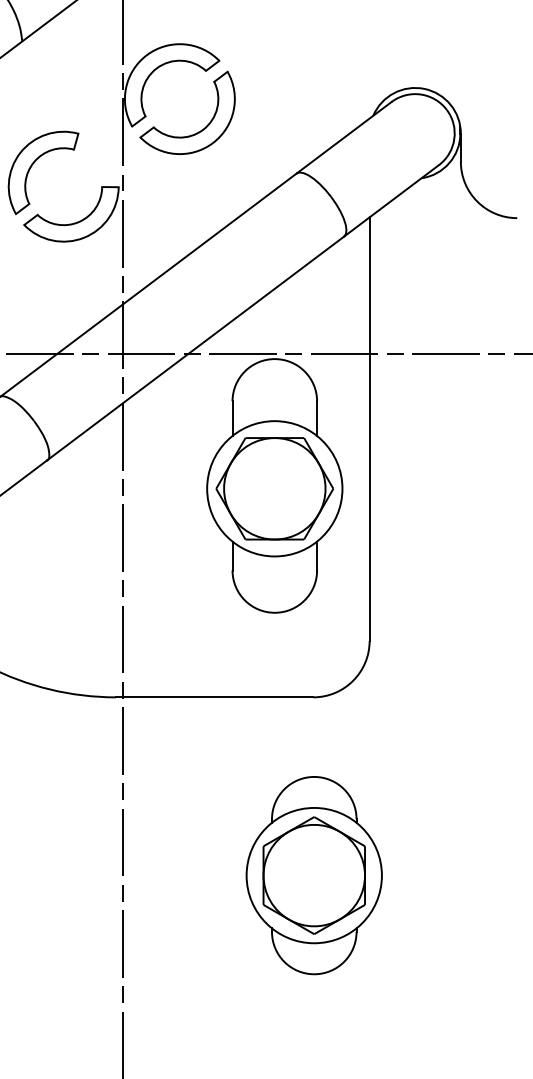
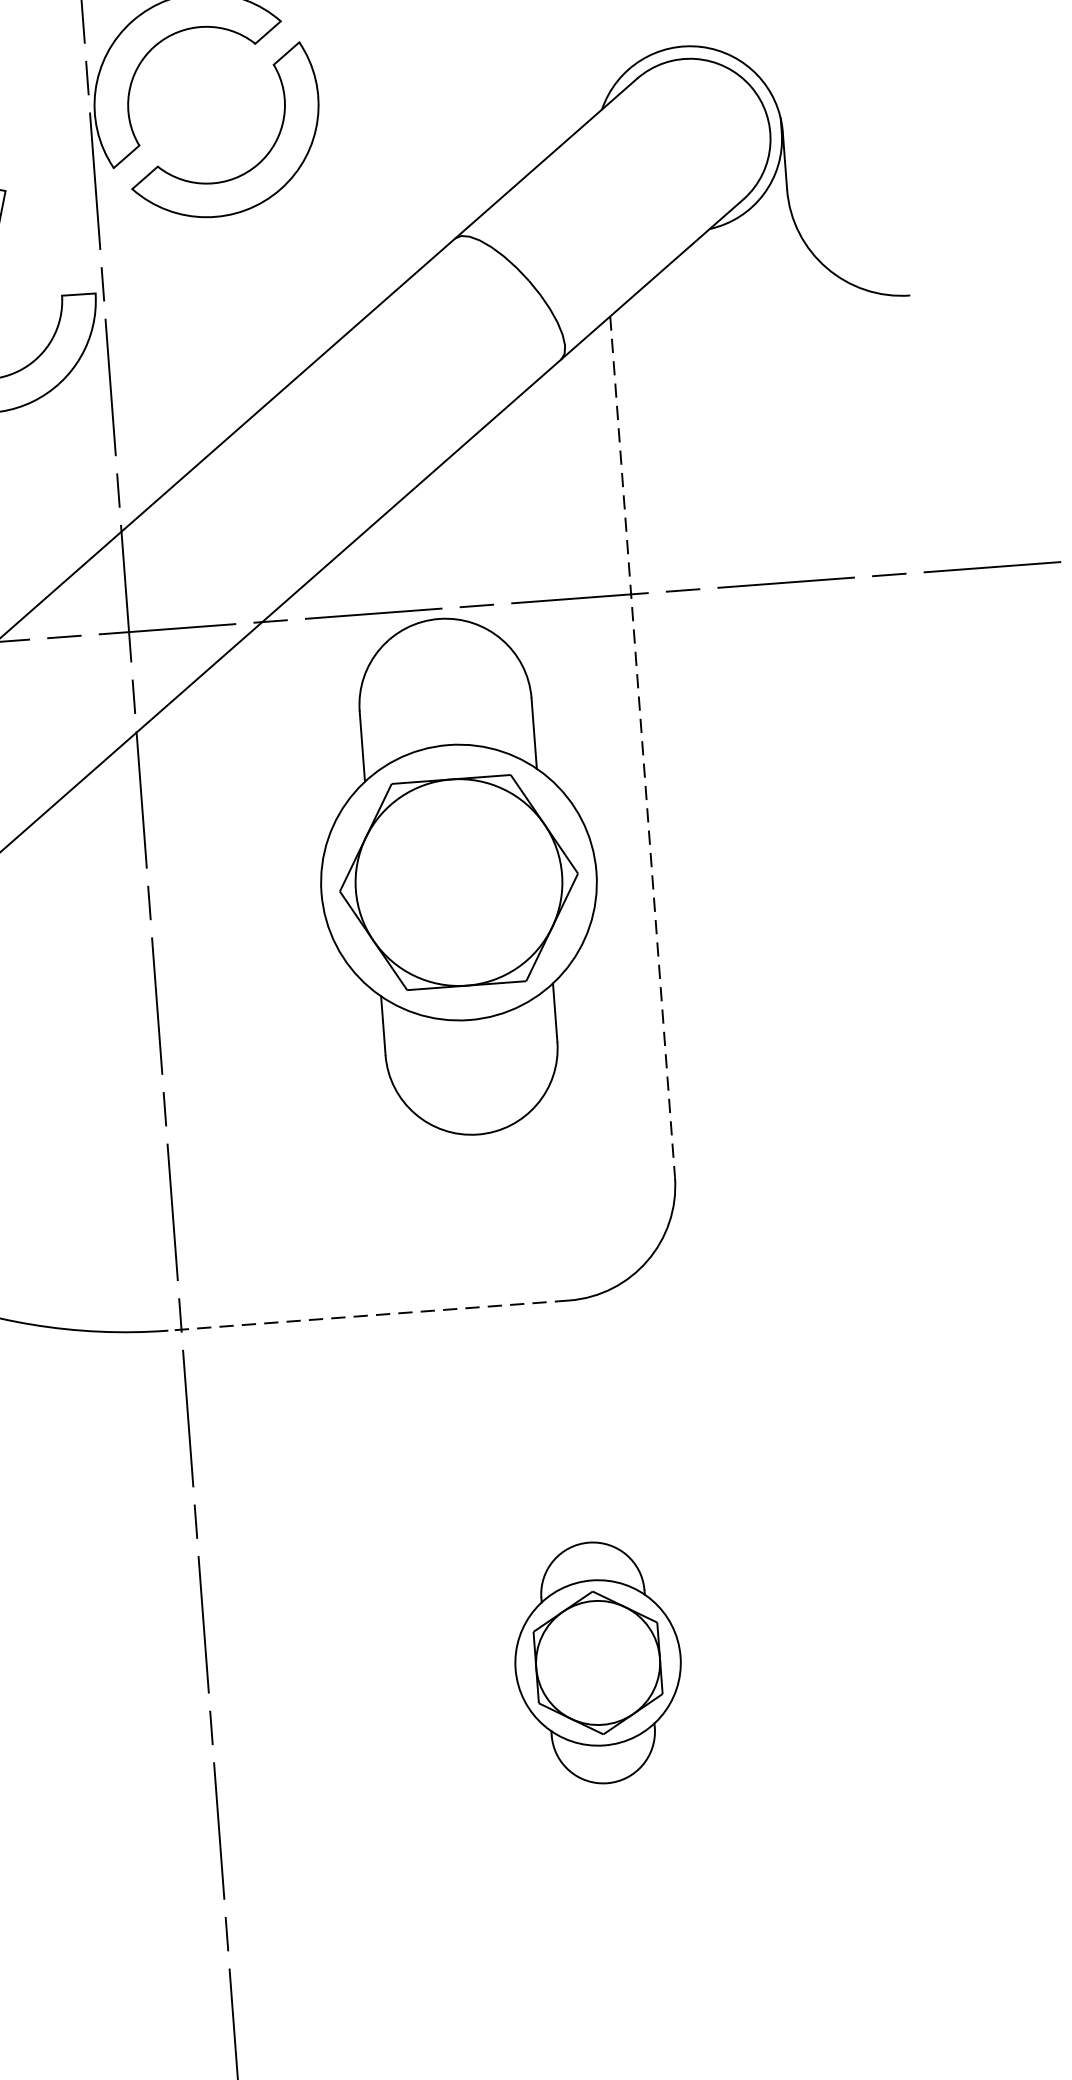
line: (369, 429) -> (642, 747), solid -> dashed
line: (214, 697) -> (368, 1315), solid -> dashed
part: (313, 875) -> (596, 1662), size x0.6

